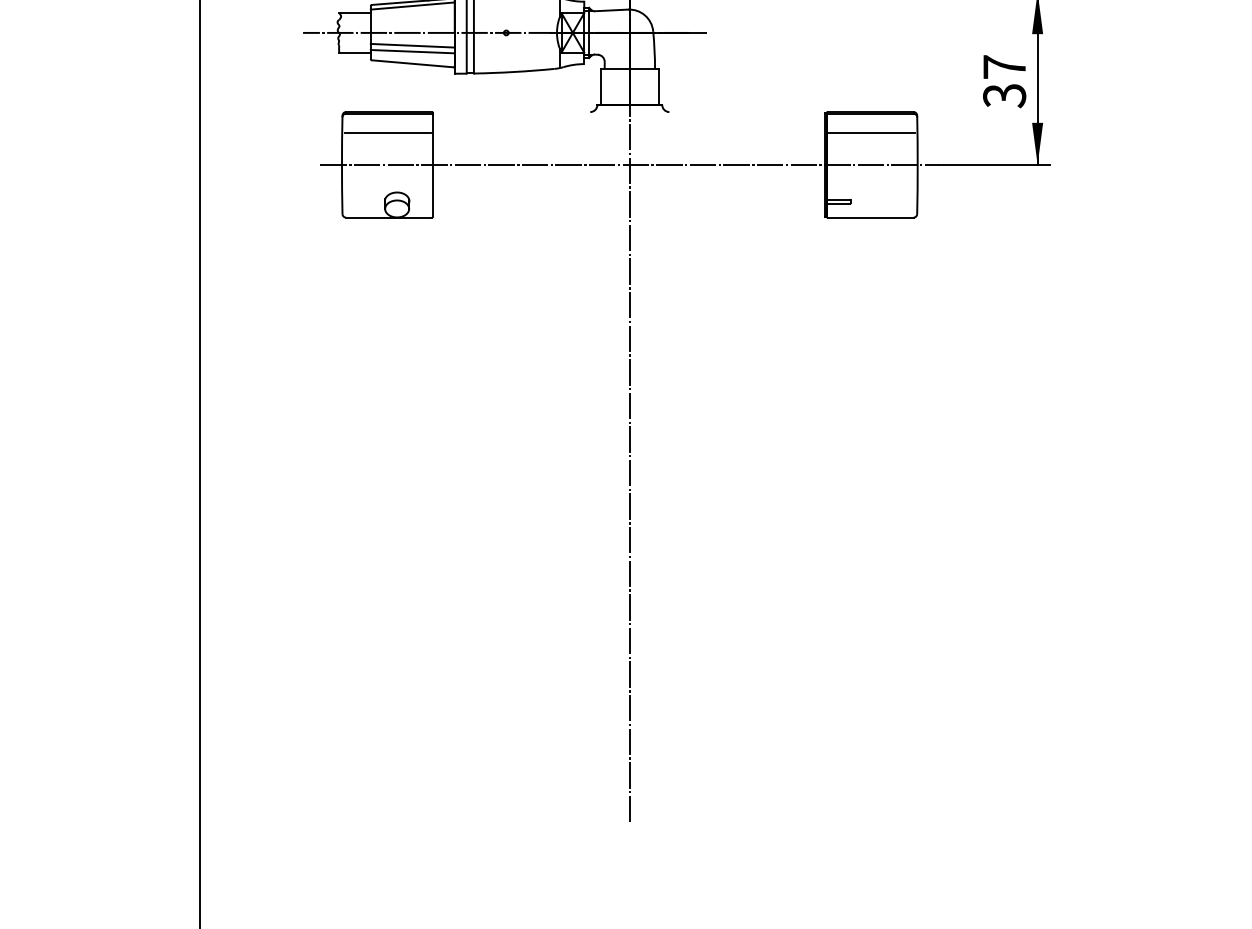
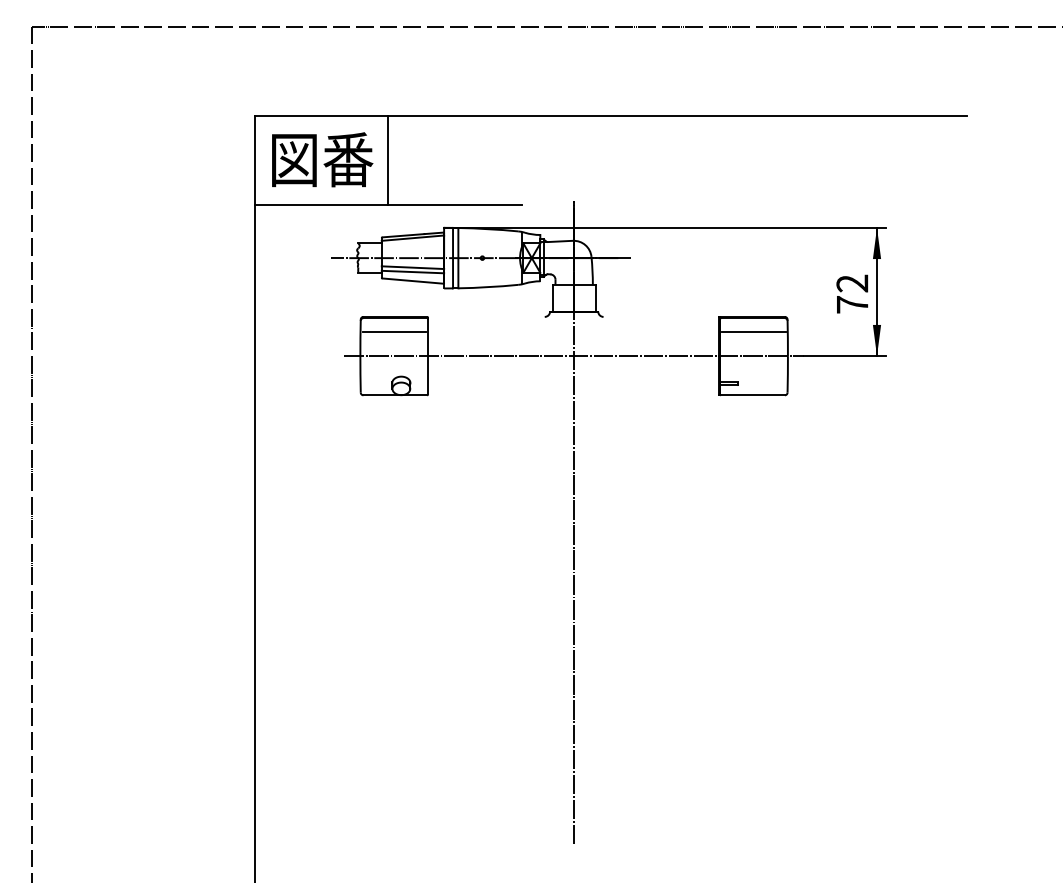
text: (1004, 80) -> (852, 293), 37 -> 72

